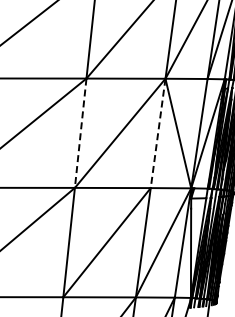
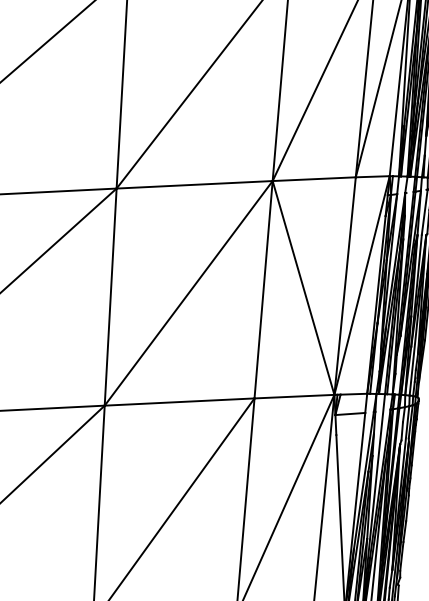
line: (80, 133) -> (110, 297), dashed -> solid
line: (158, 133) -> (264, 289), dashed -> solid

